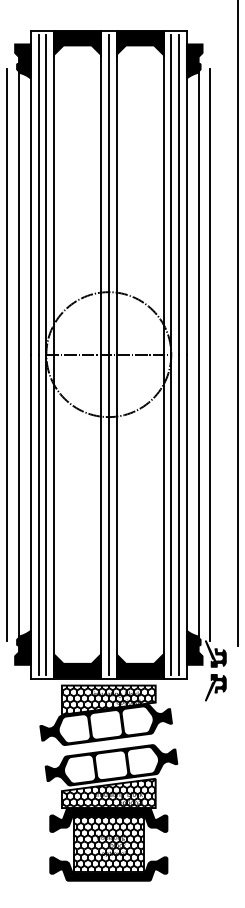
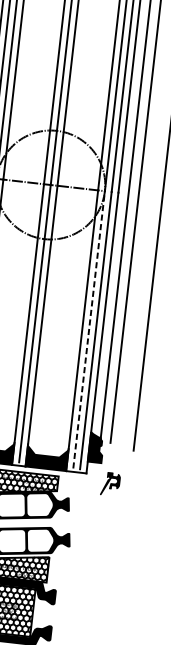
line: (171, 514) -> (89, 329), solid -> dashed
fill: (215, 653) -> (113, 454), removed

